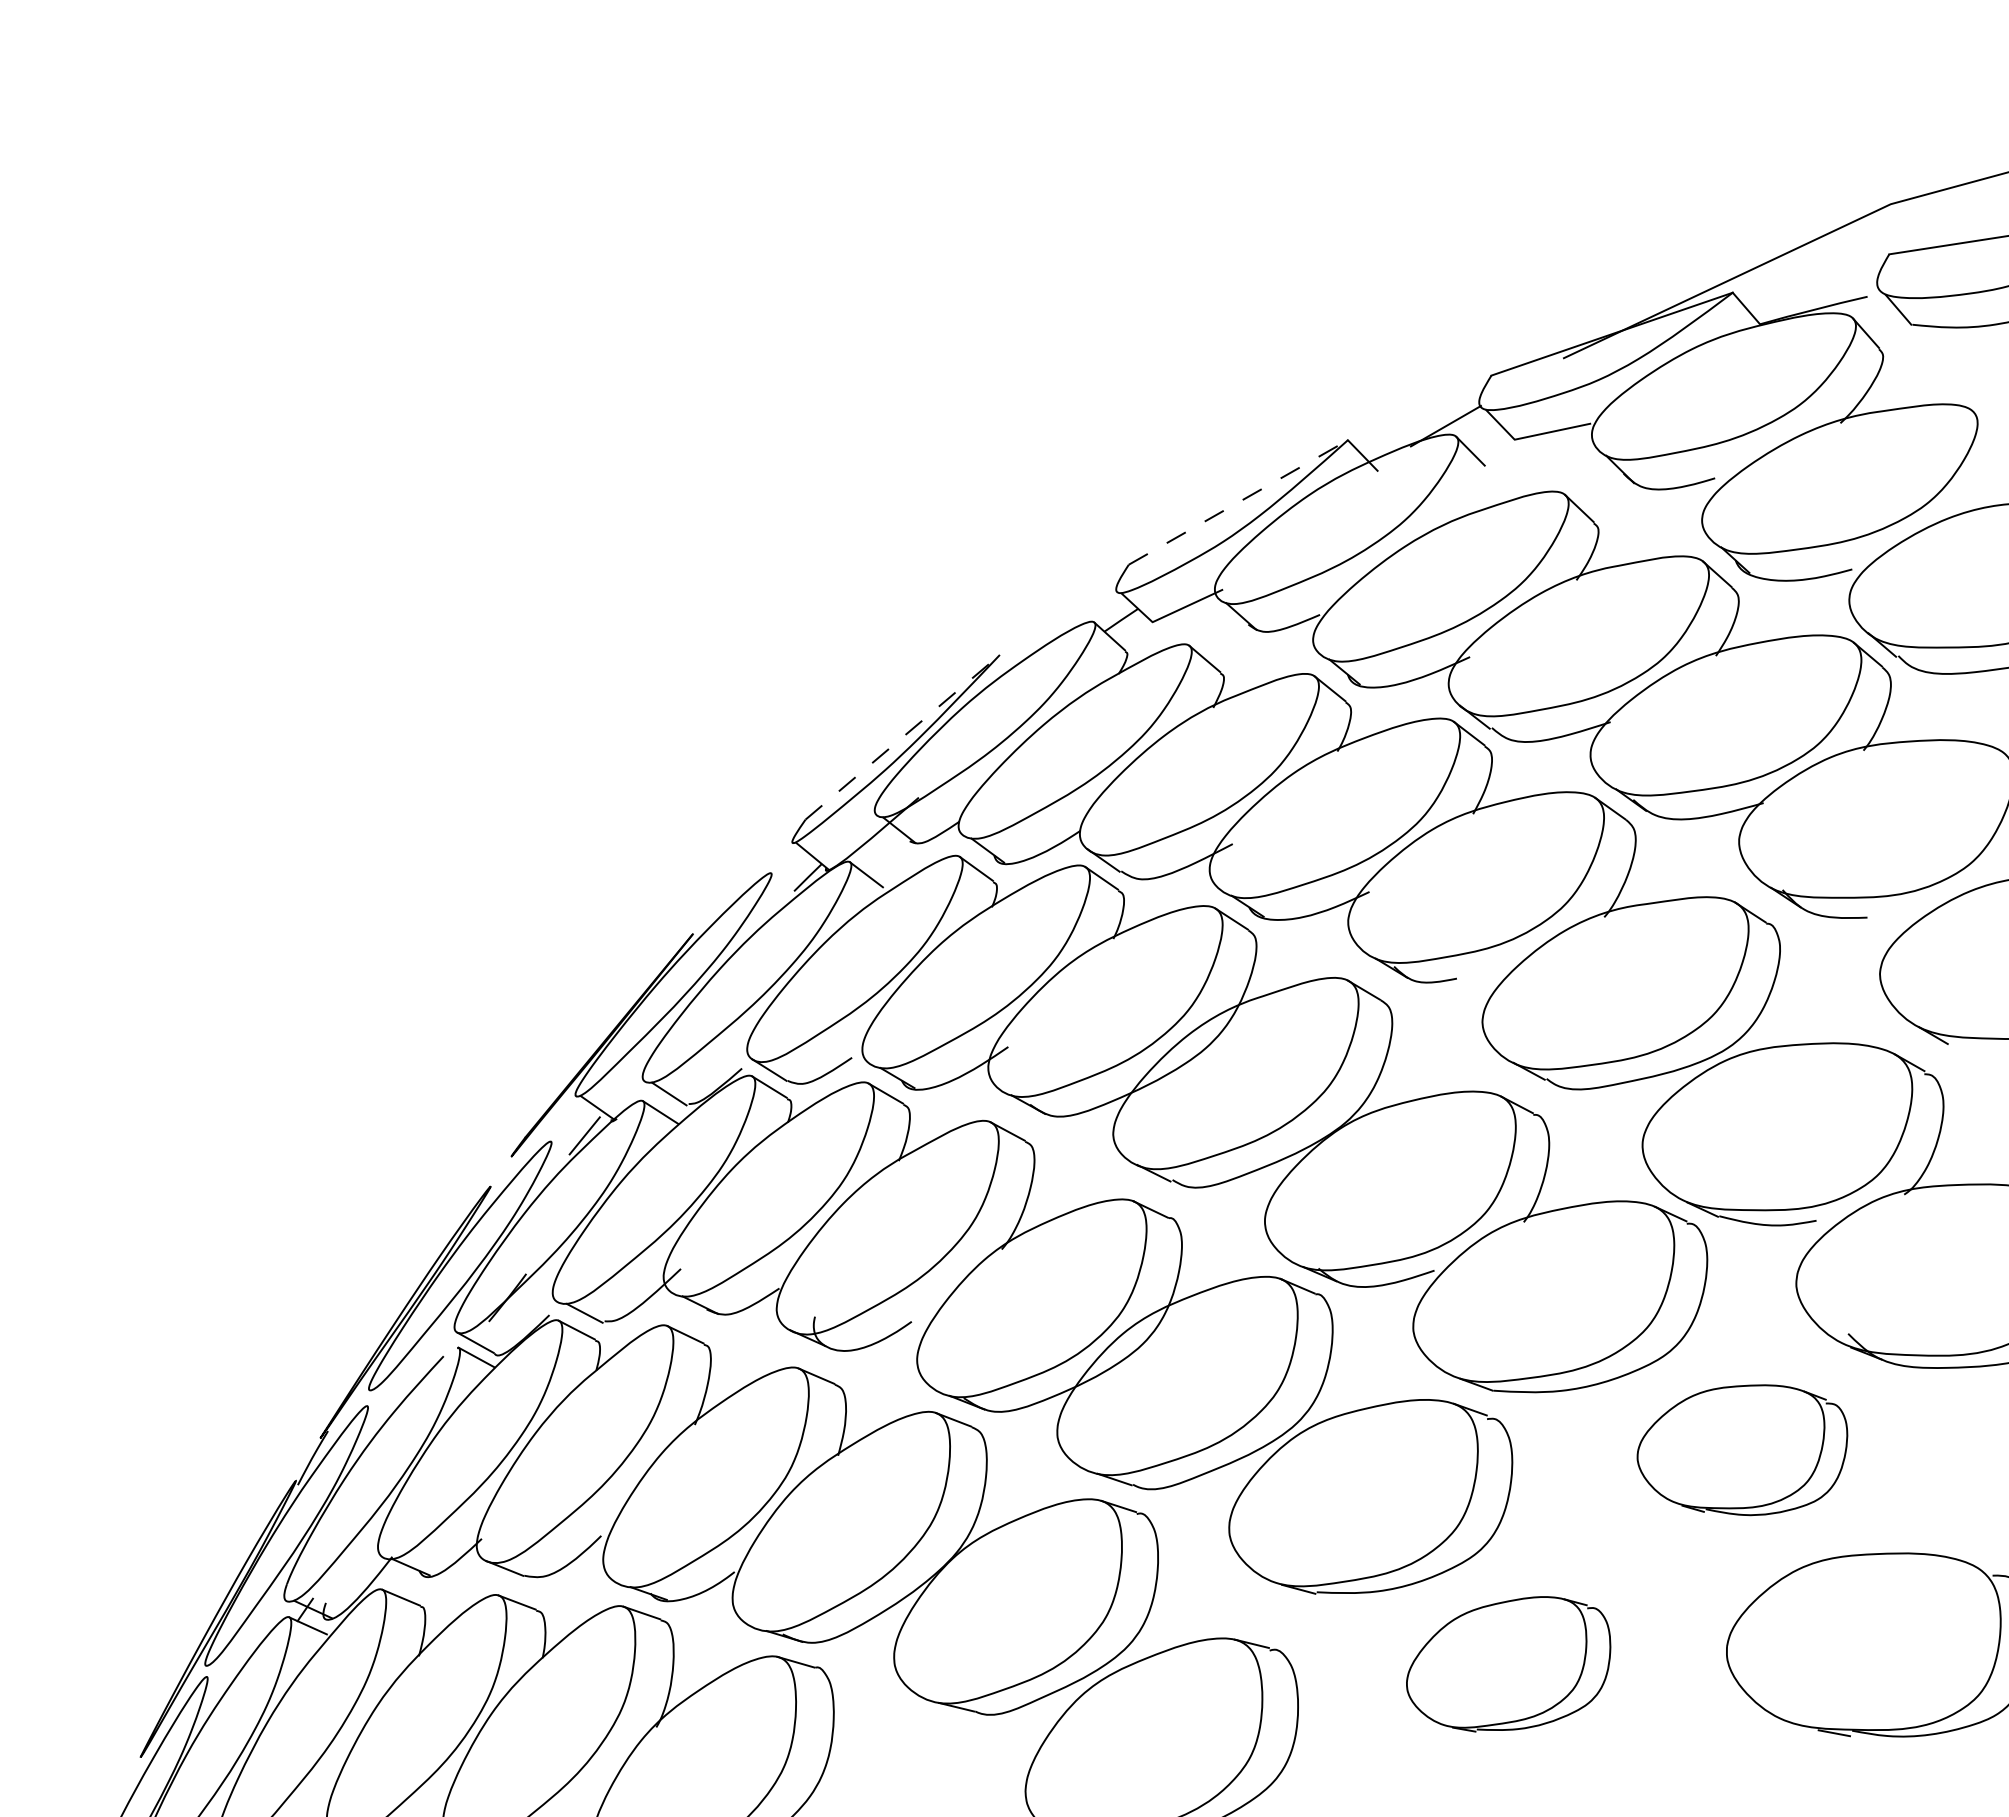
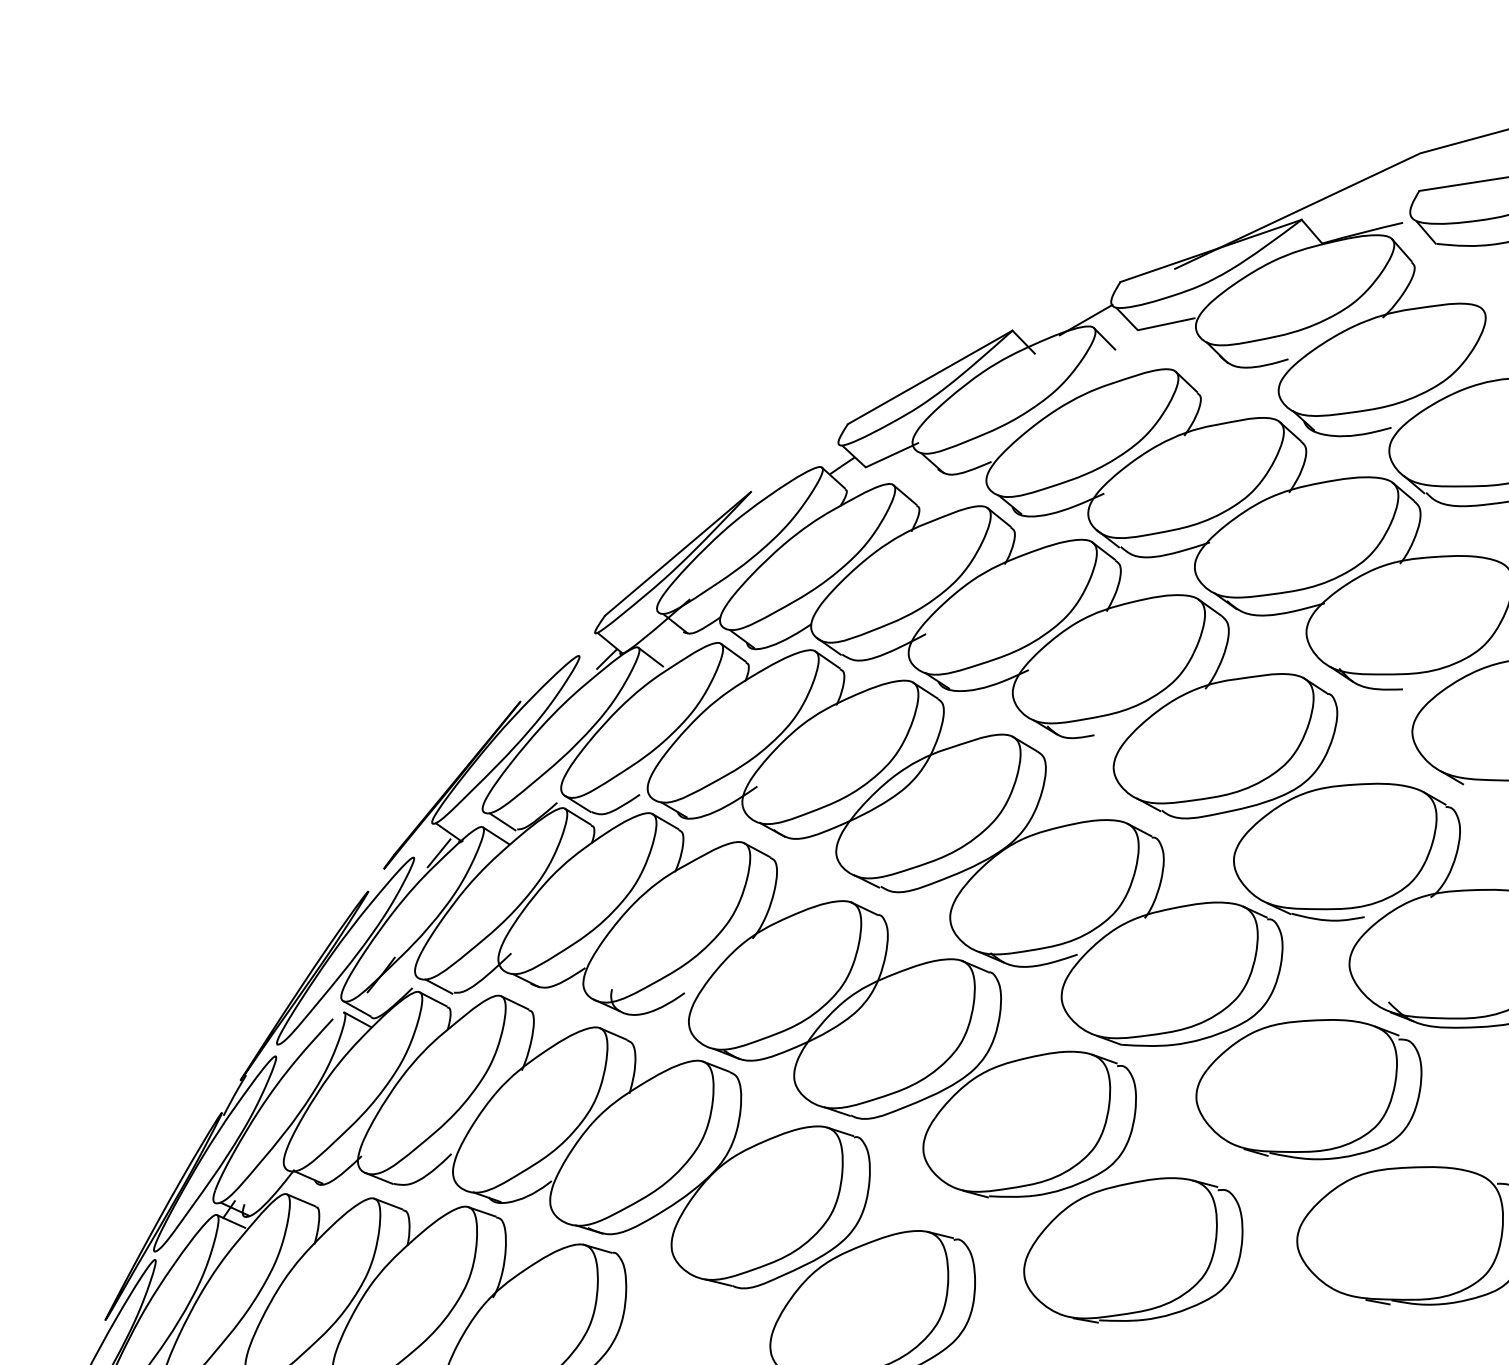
line: (1238, 502) -> (930, 377), dashed -> solid
line: (903, 736) -> (678, 553), dashed -> solid
part: (1742, 1449) -> (1309, 1089), size x1.43
part: (1508, 1664) -> (1133, 1250), size x1.43

